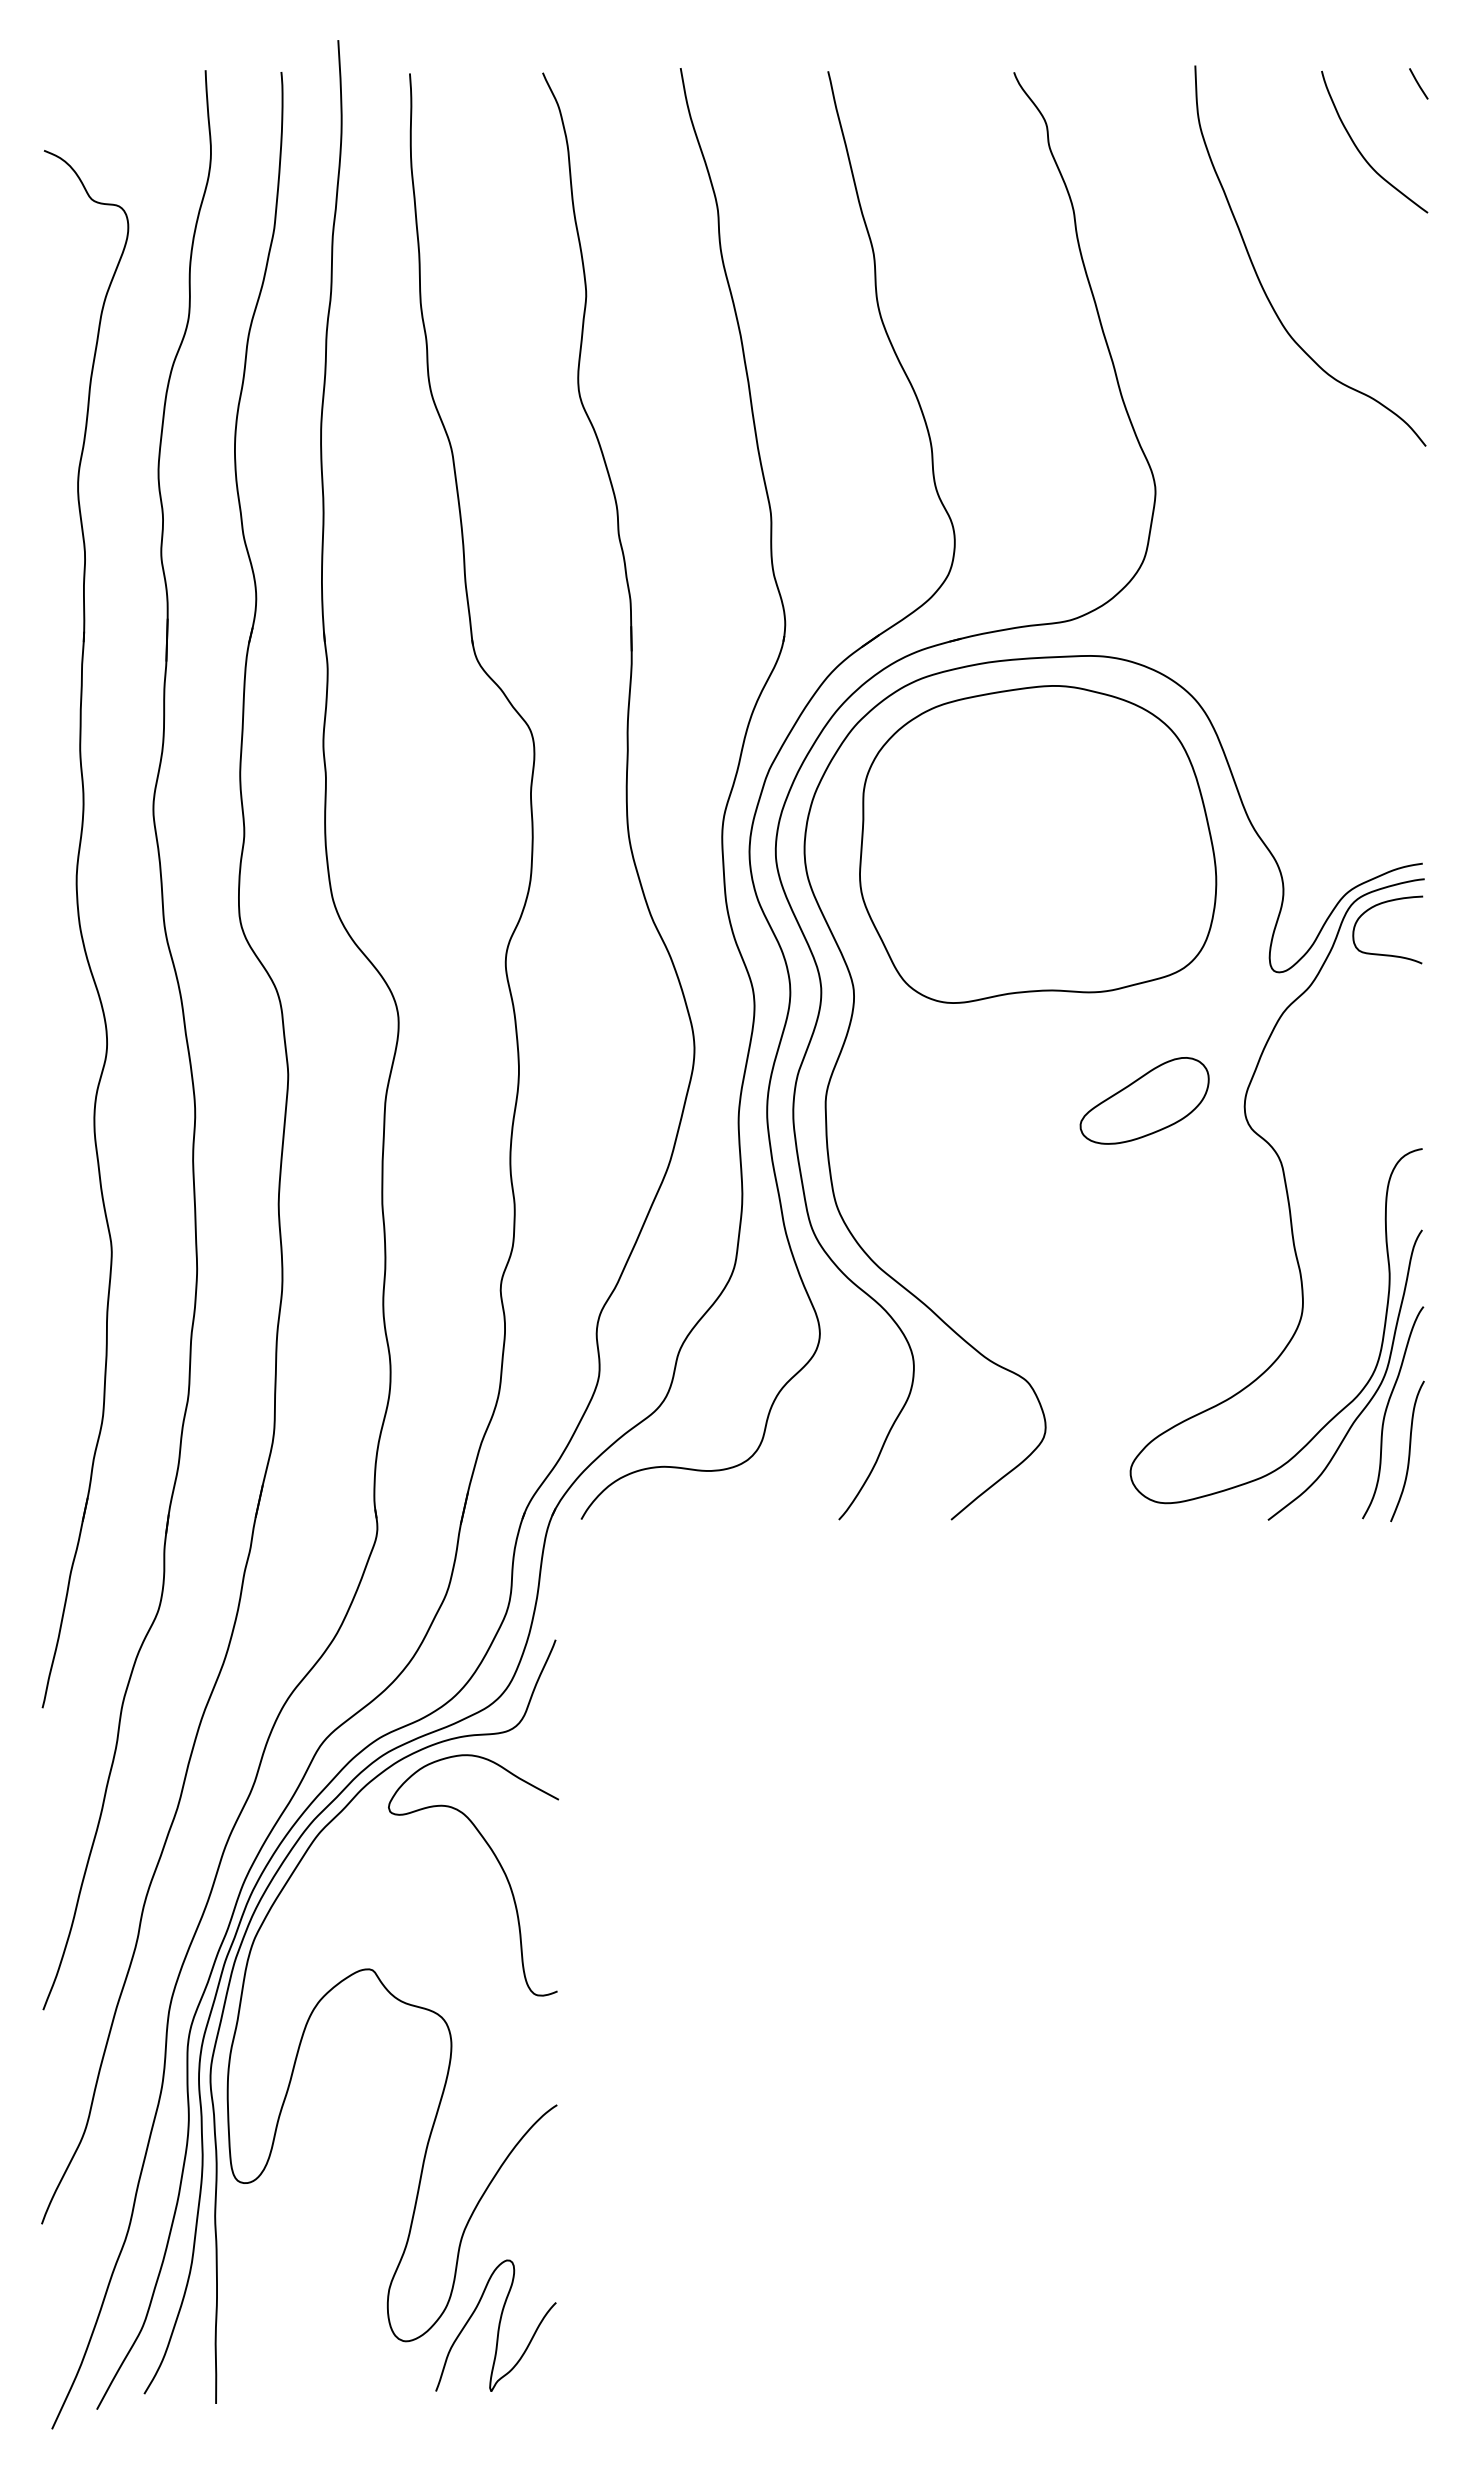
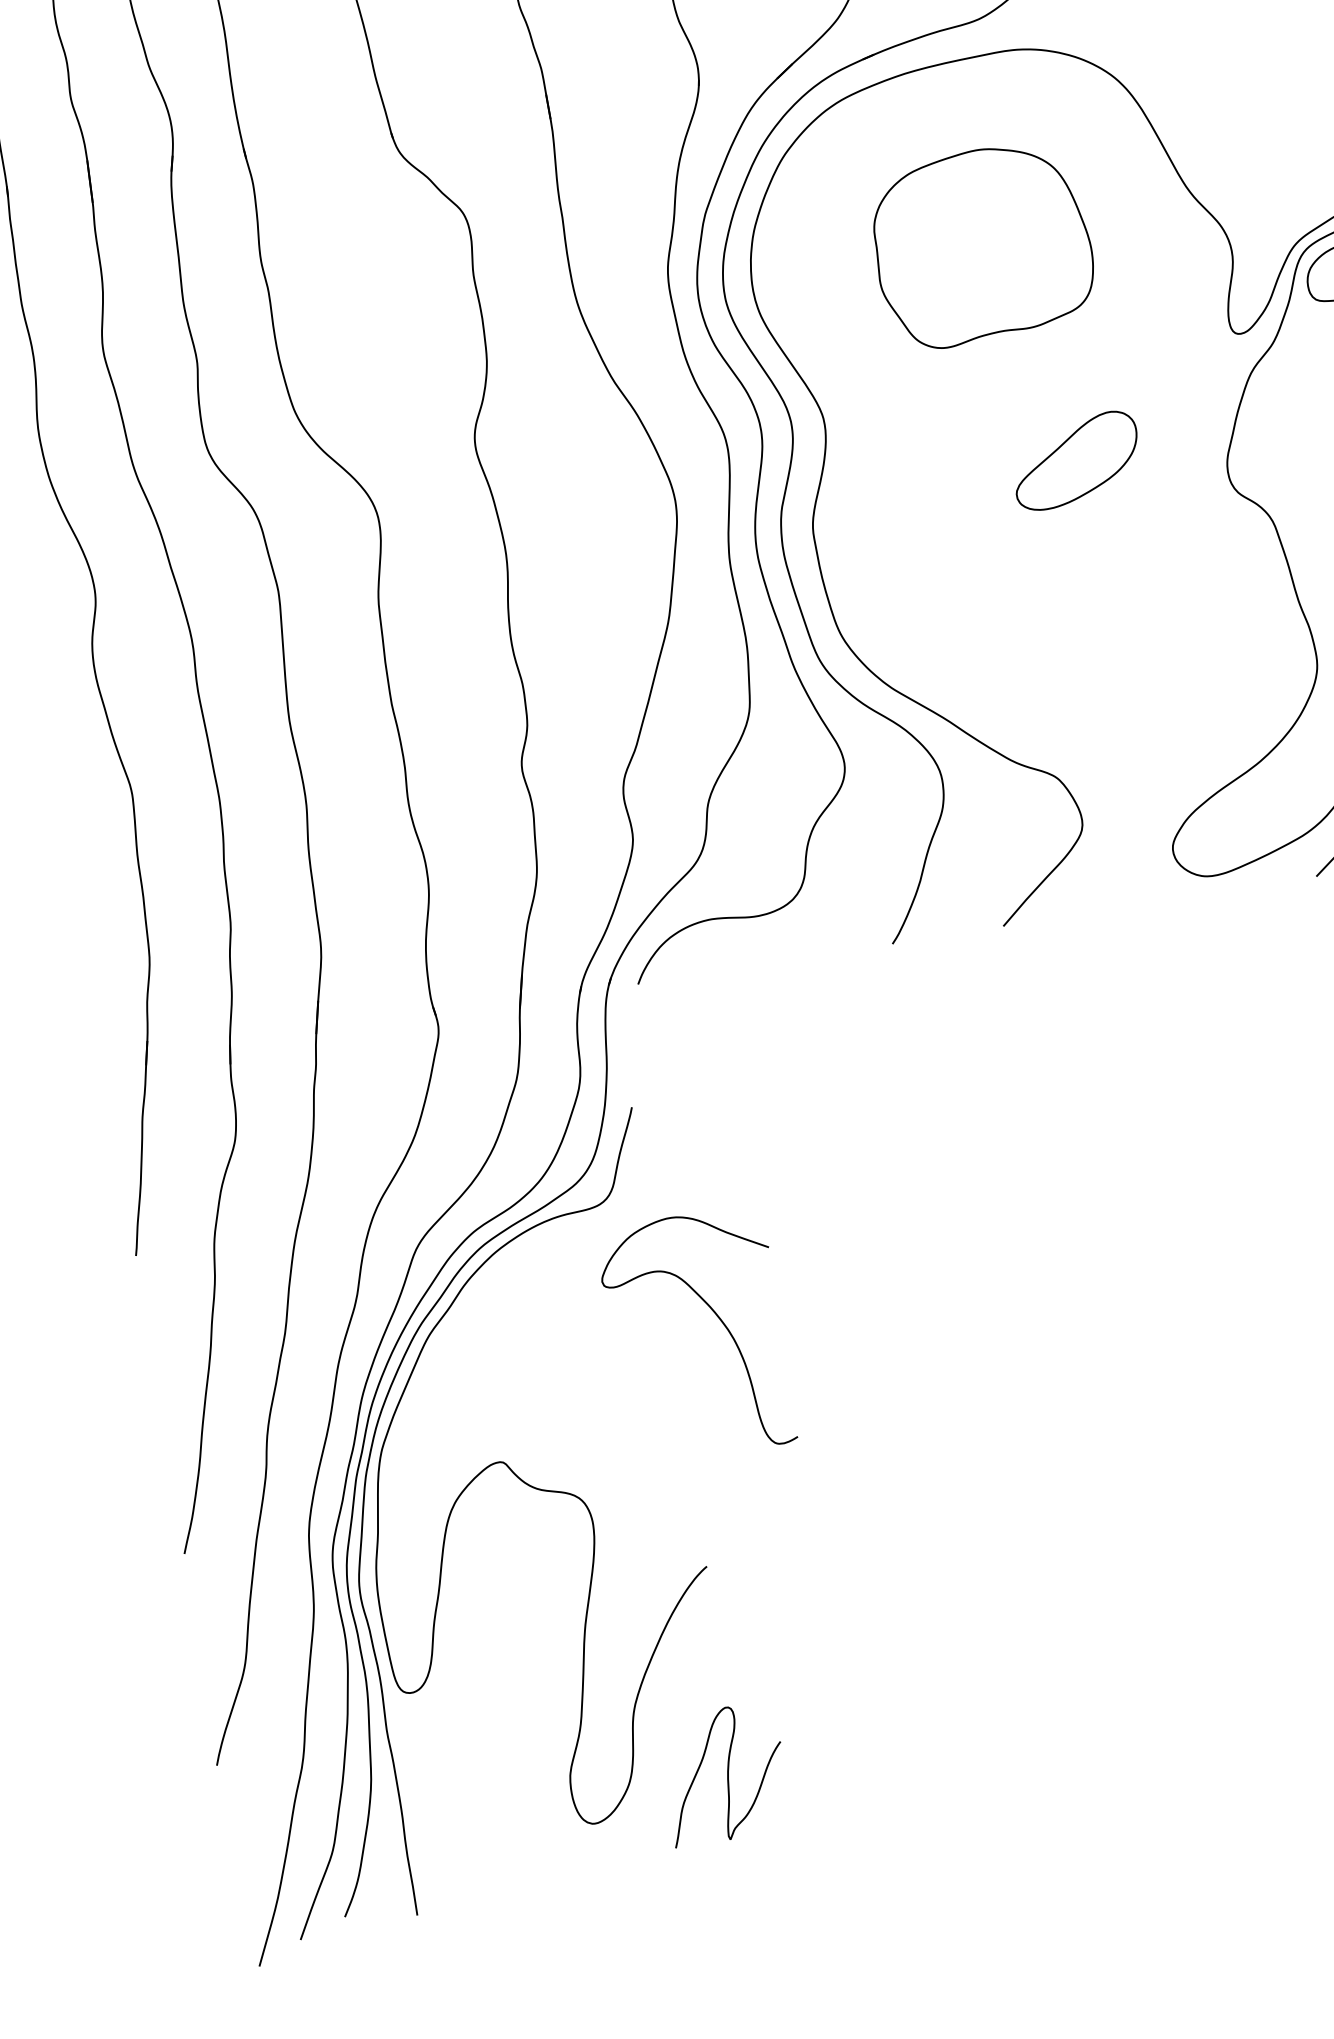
part: (1038, 844) -> (982, 245), size x0.6
part: (1144, 1100) -> (1076, 460), moved
curve: (498, 1863) -> (719, 1319), moved
curve: (498, 2325) -> (727, 1773), moved

